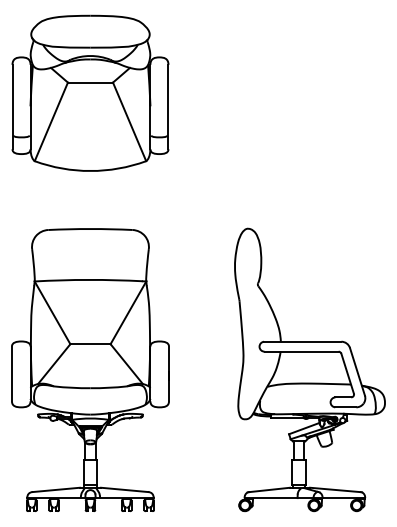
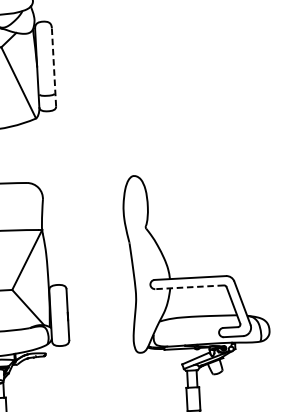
line: (168, 106) -> (53, 66), solid -> dashed
line: (301, 351) -> (189, 287), solid -> dashed

